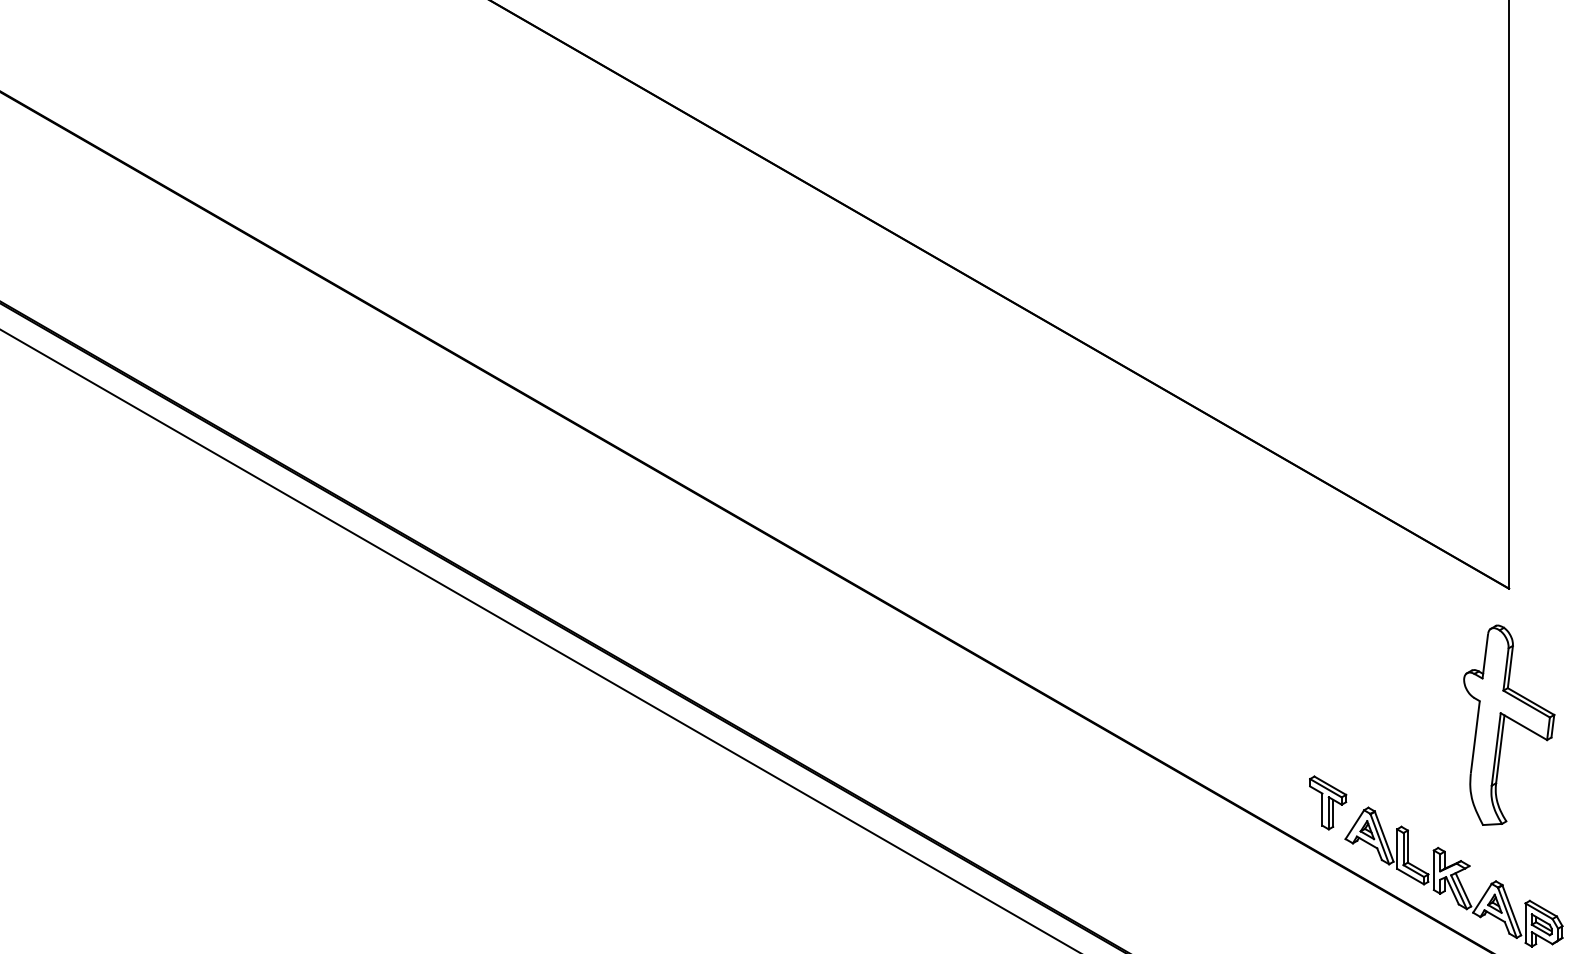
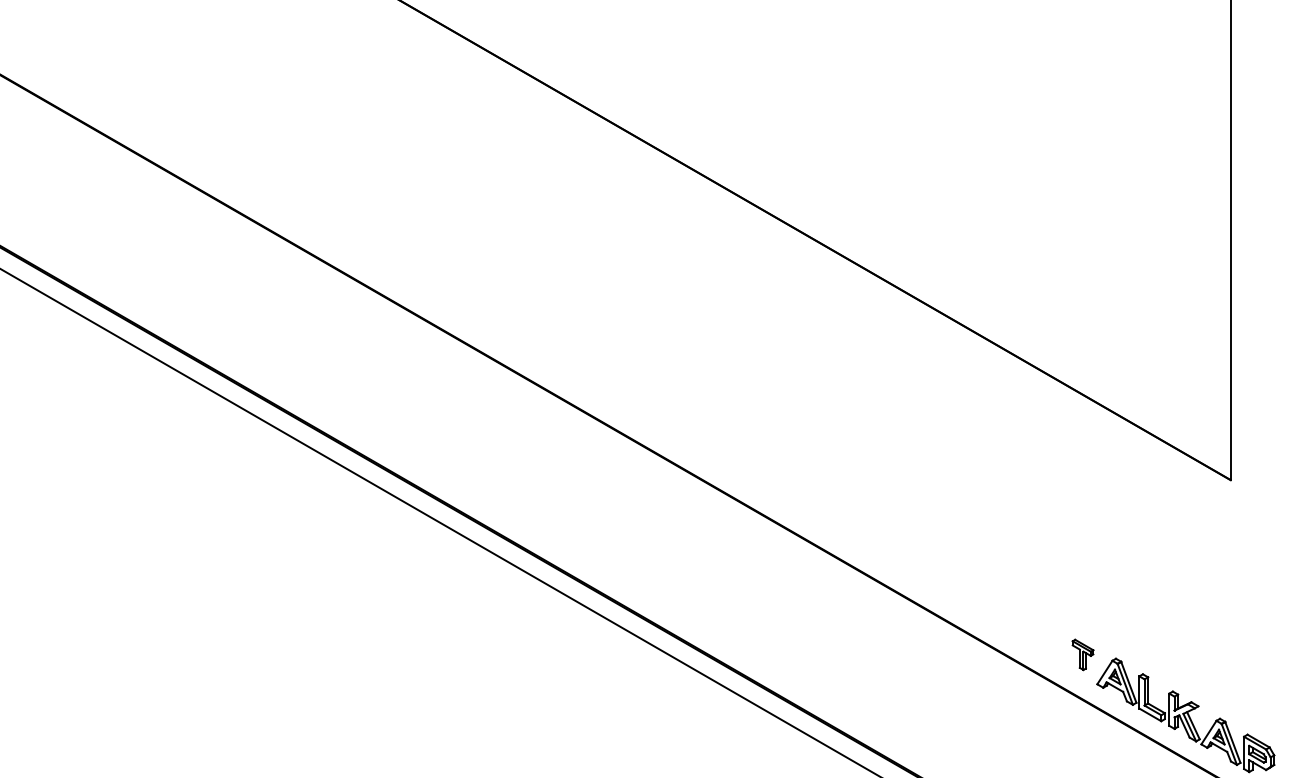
part: (1508, 725) -> (1230, 591), removed
part: (1327, 802) -> (1082, 654), size x0.7

